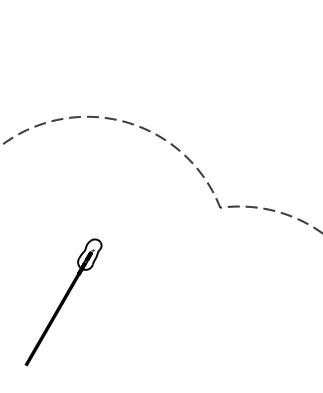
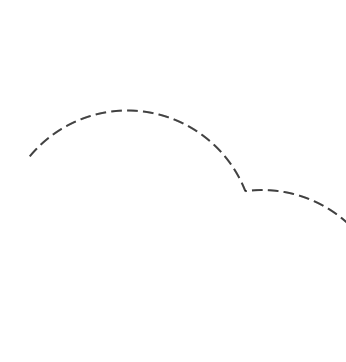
part: (62, 301) -> (105, 274), removed

